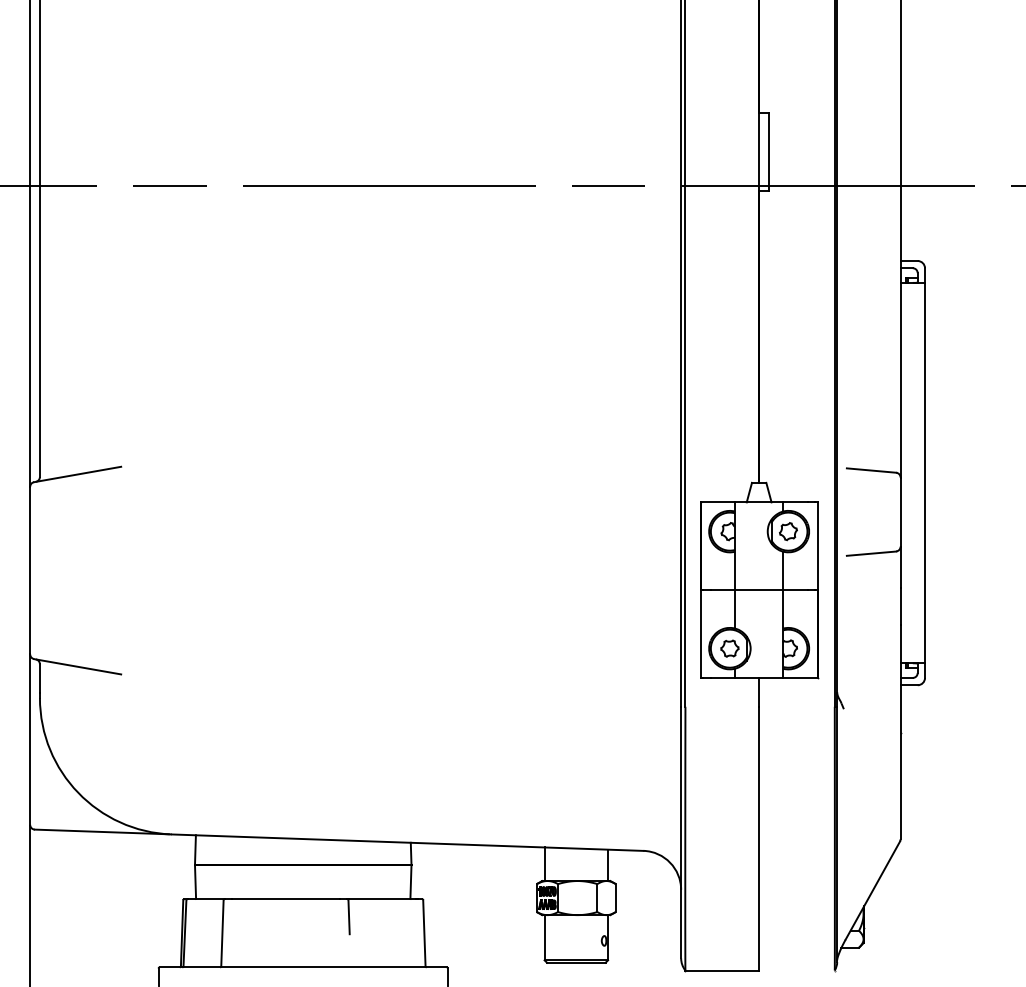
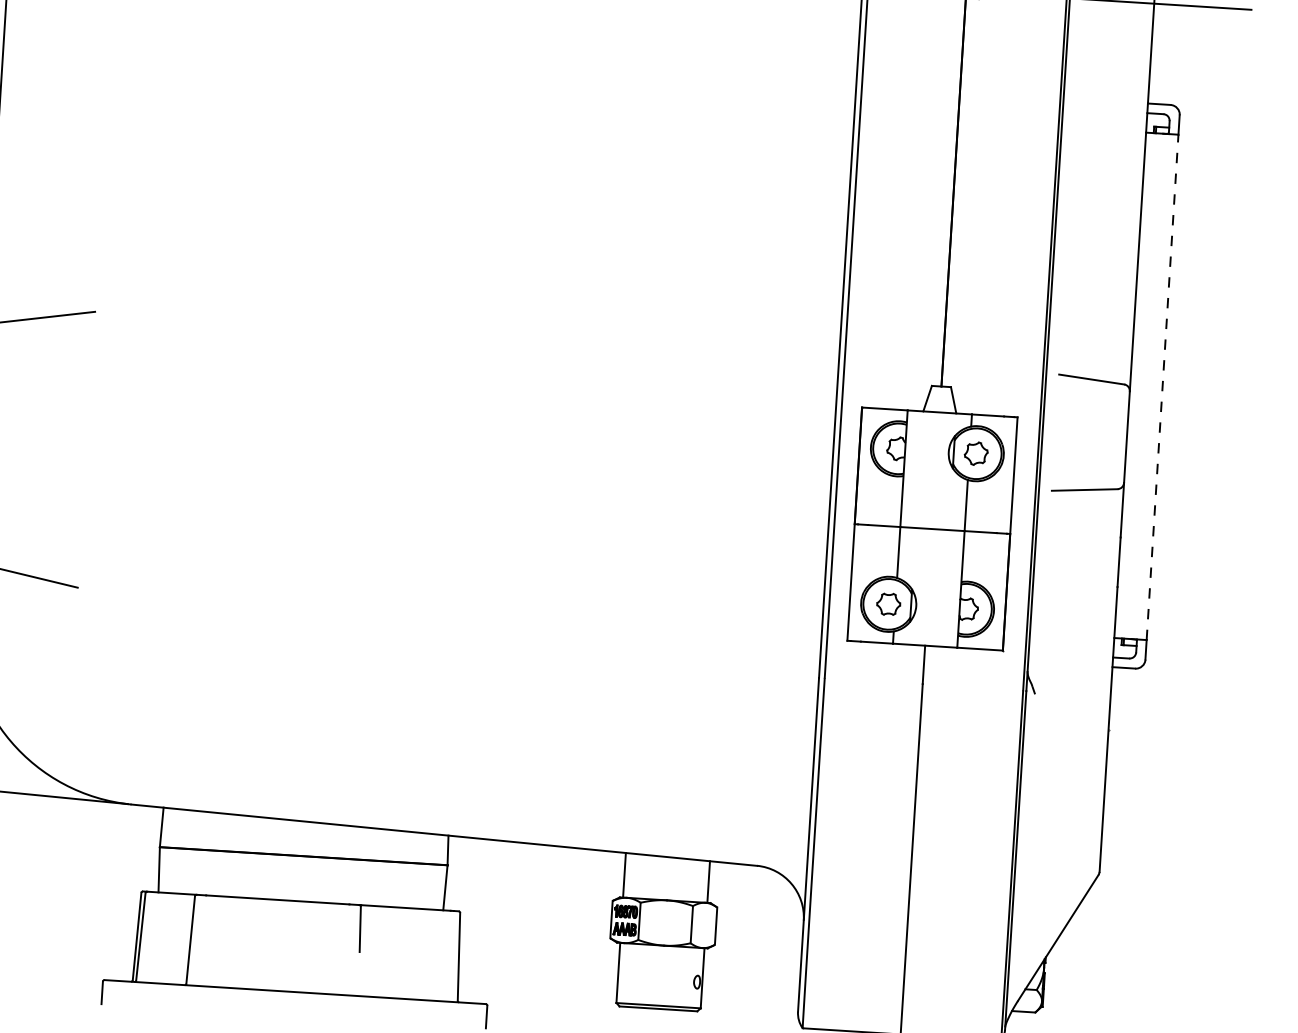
line: (924, 472) -> (1161, 386), solid -> dashed

